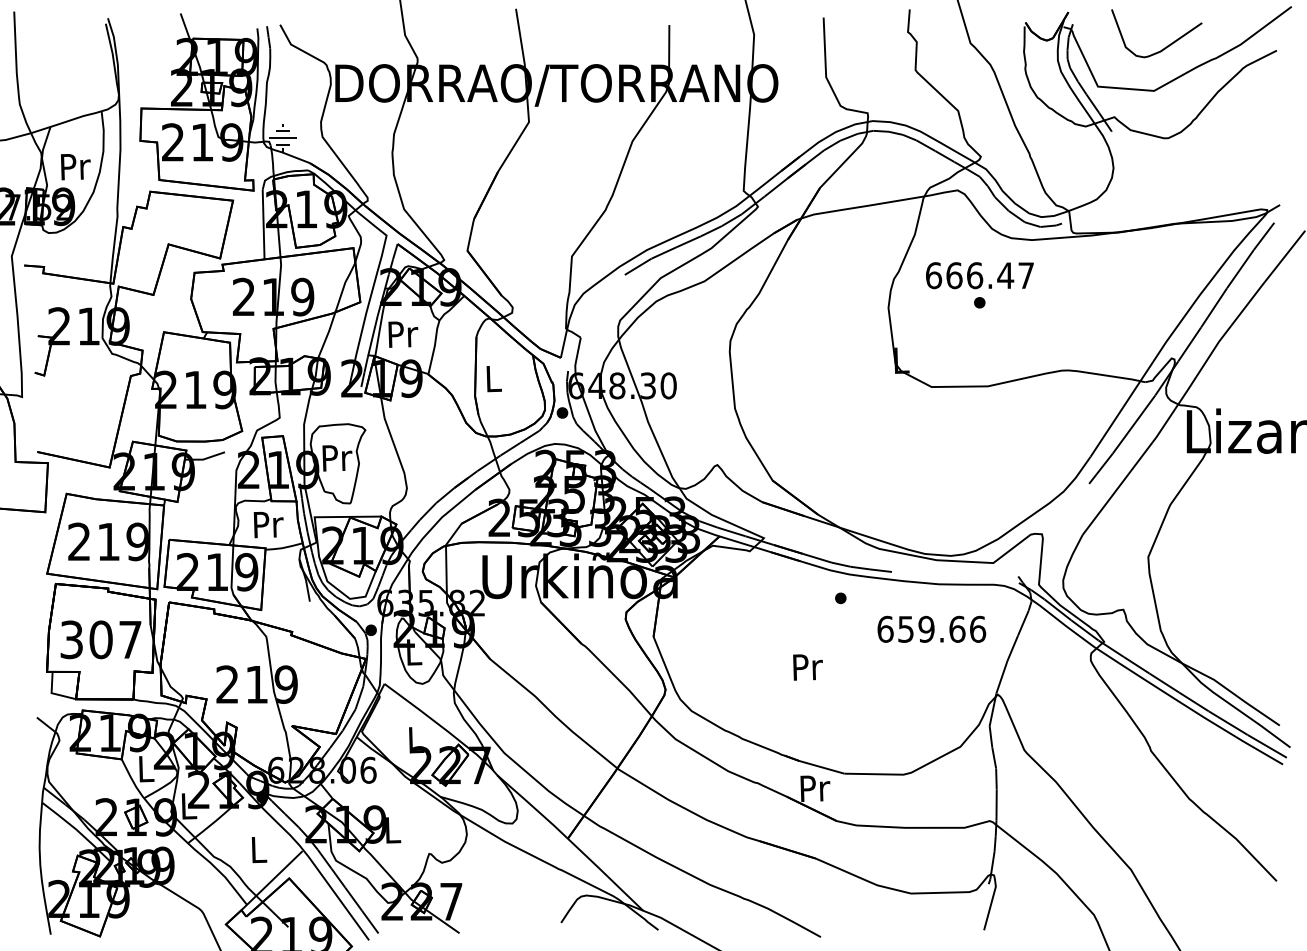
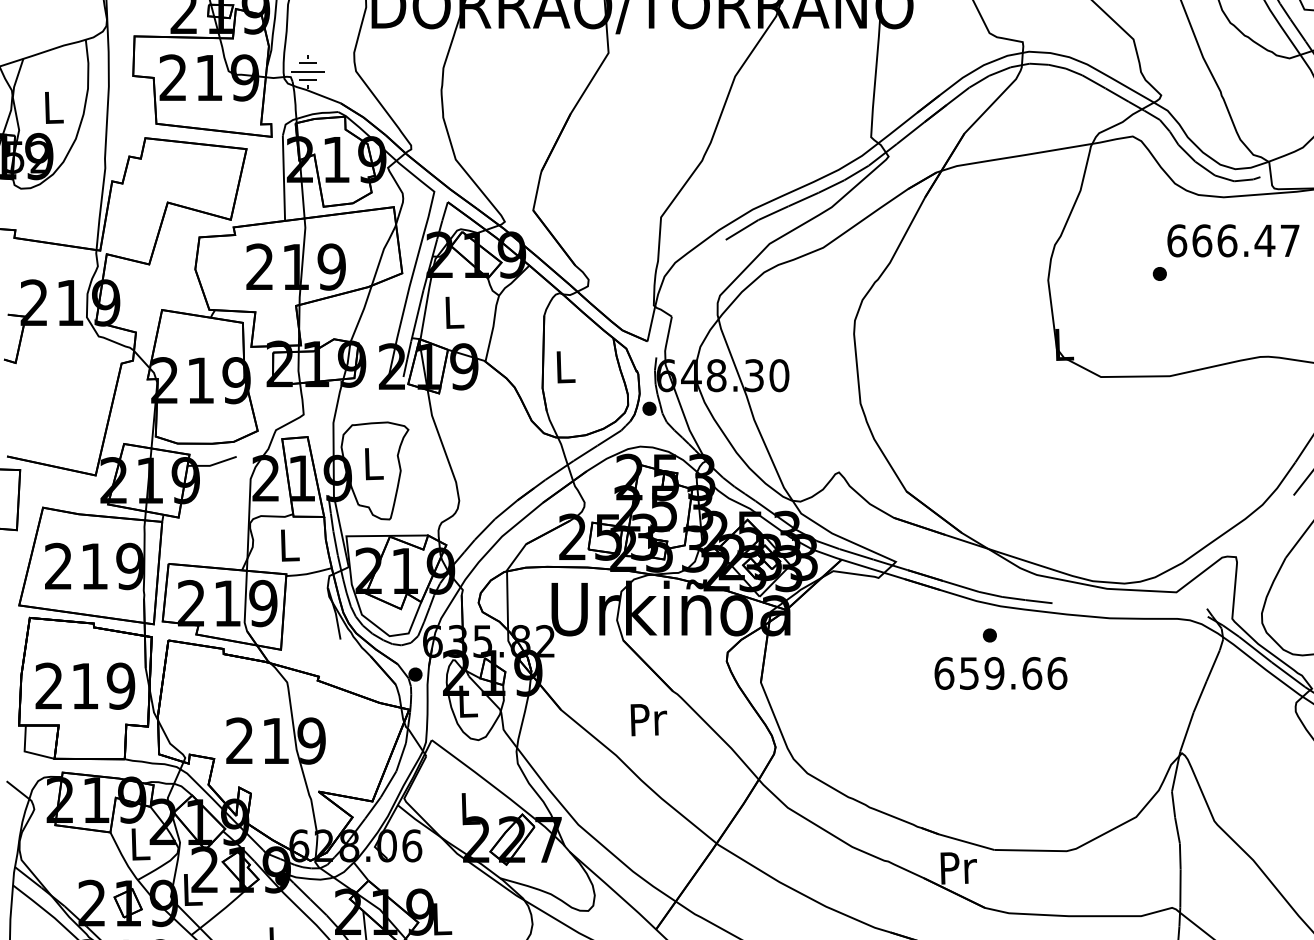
text: (75, 167) -> (53, 108), Pr -> L
text: (979, 275) -> (1232, 240), moved
text: (403, 334) -> (455, 312), Pr -> L
text: (337, 458) -> (374, 464), Pr -> L
text: (268, 524) -> (289, 545), Pr -> L
text: (931, 628) -> (1000, 672), moved
text: (100, 639) -> (84, 685), 307 -> 219
text: (807, 667) -> (648, 720), moved

